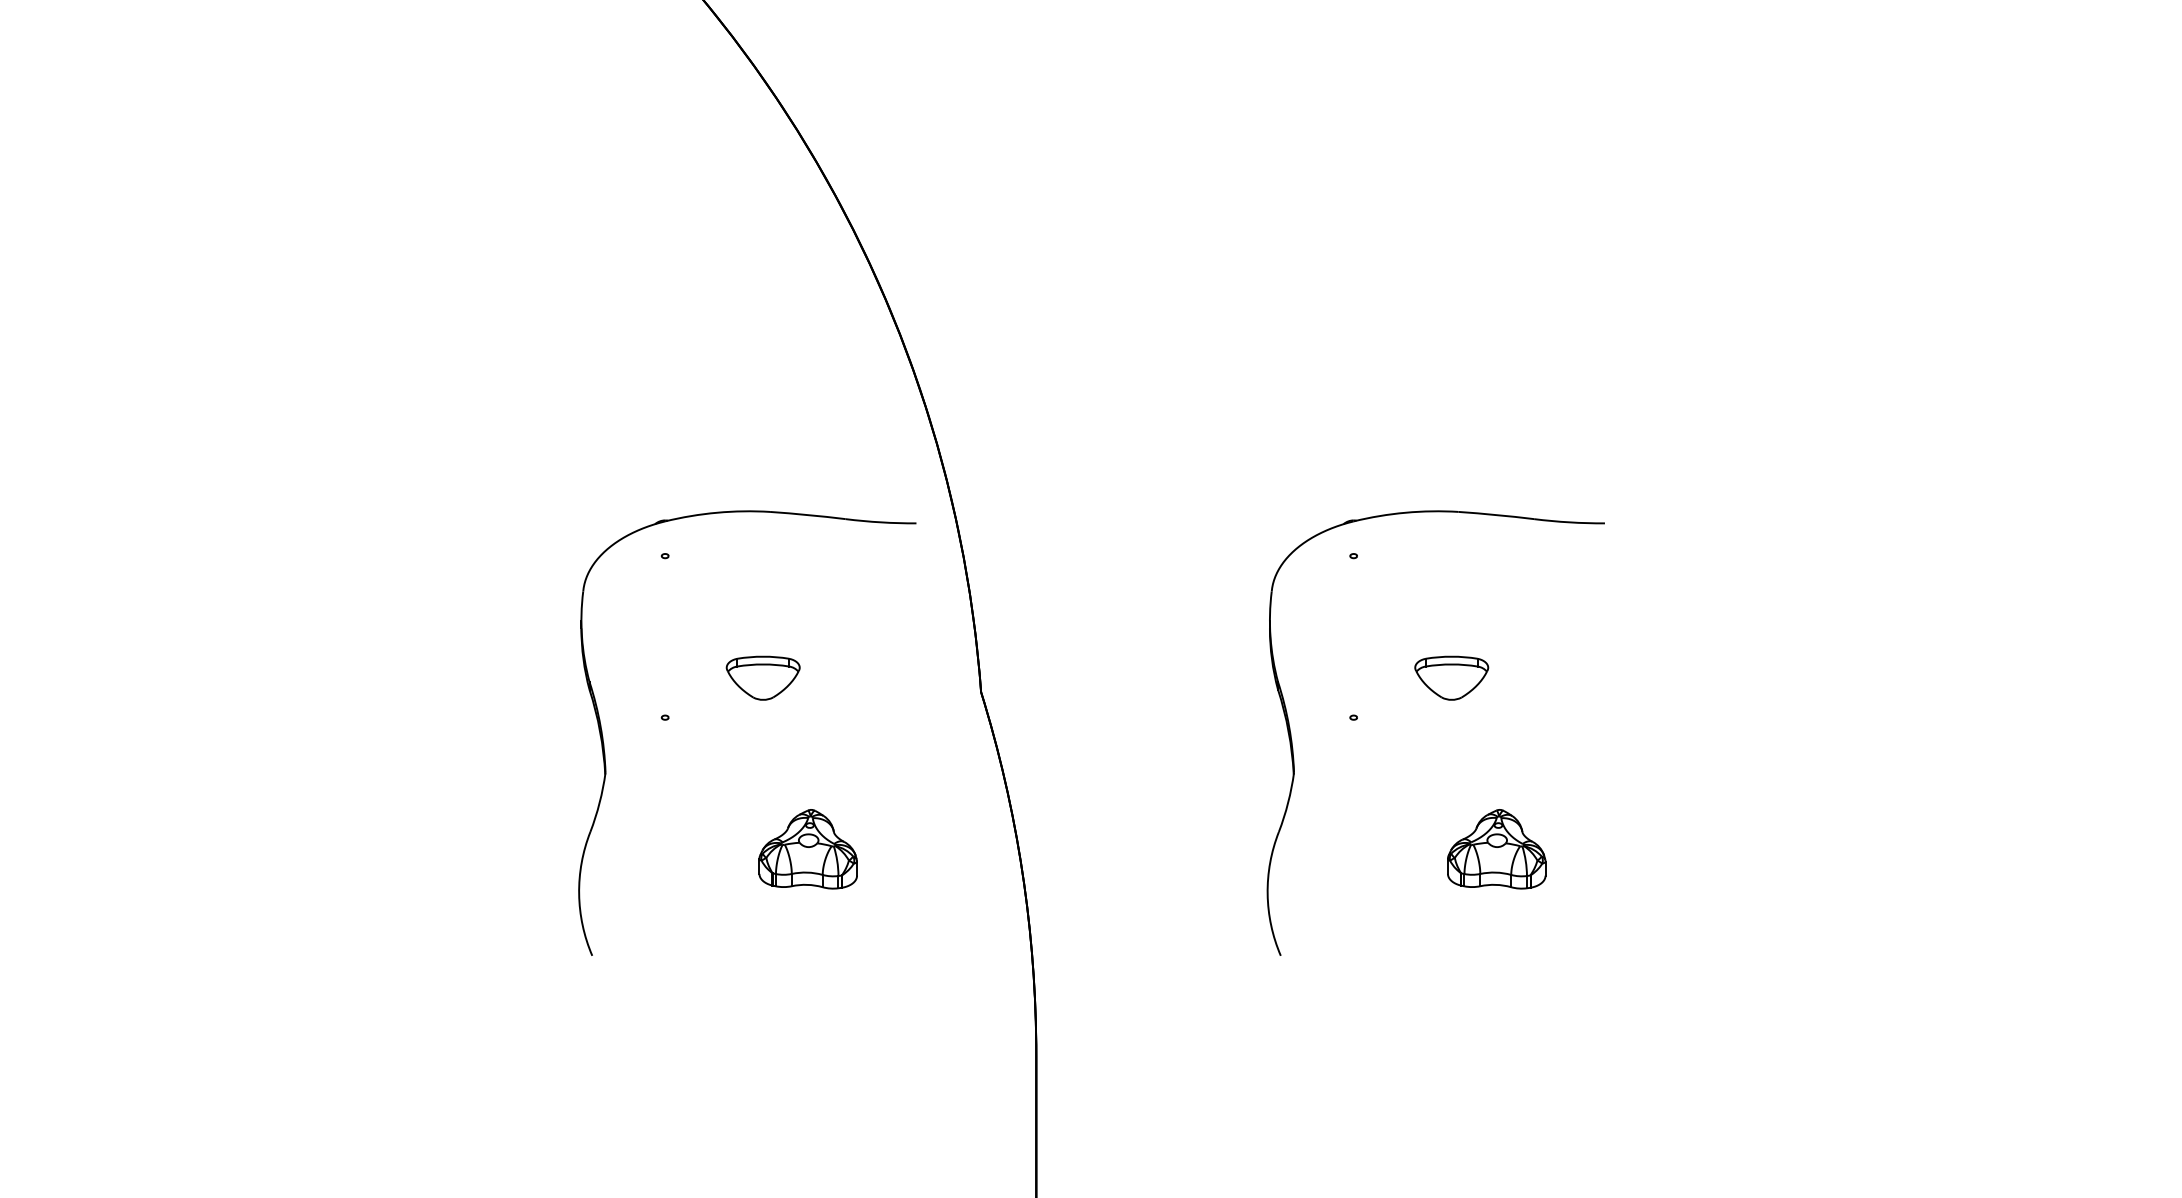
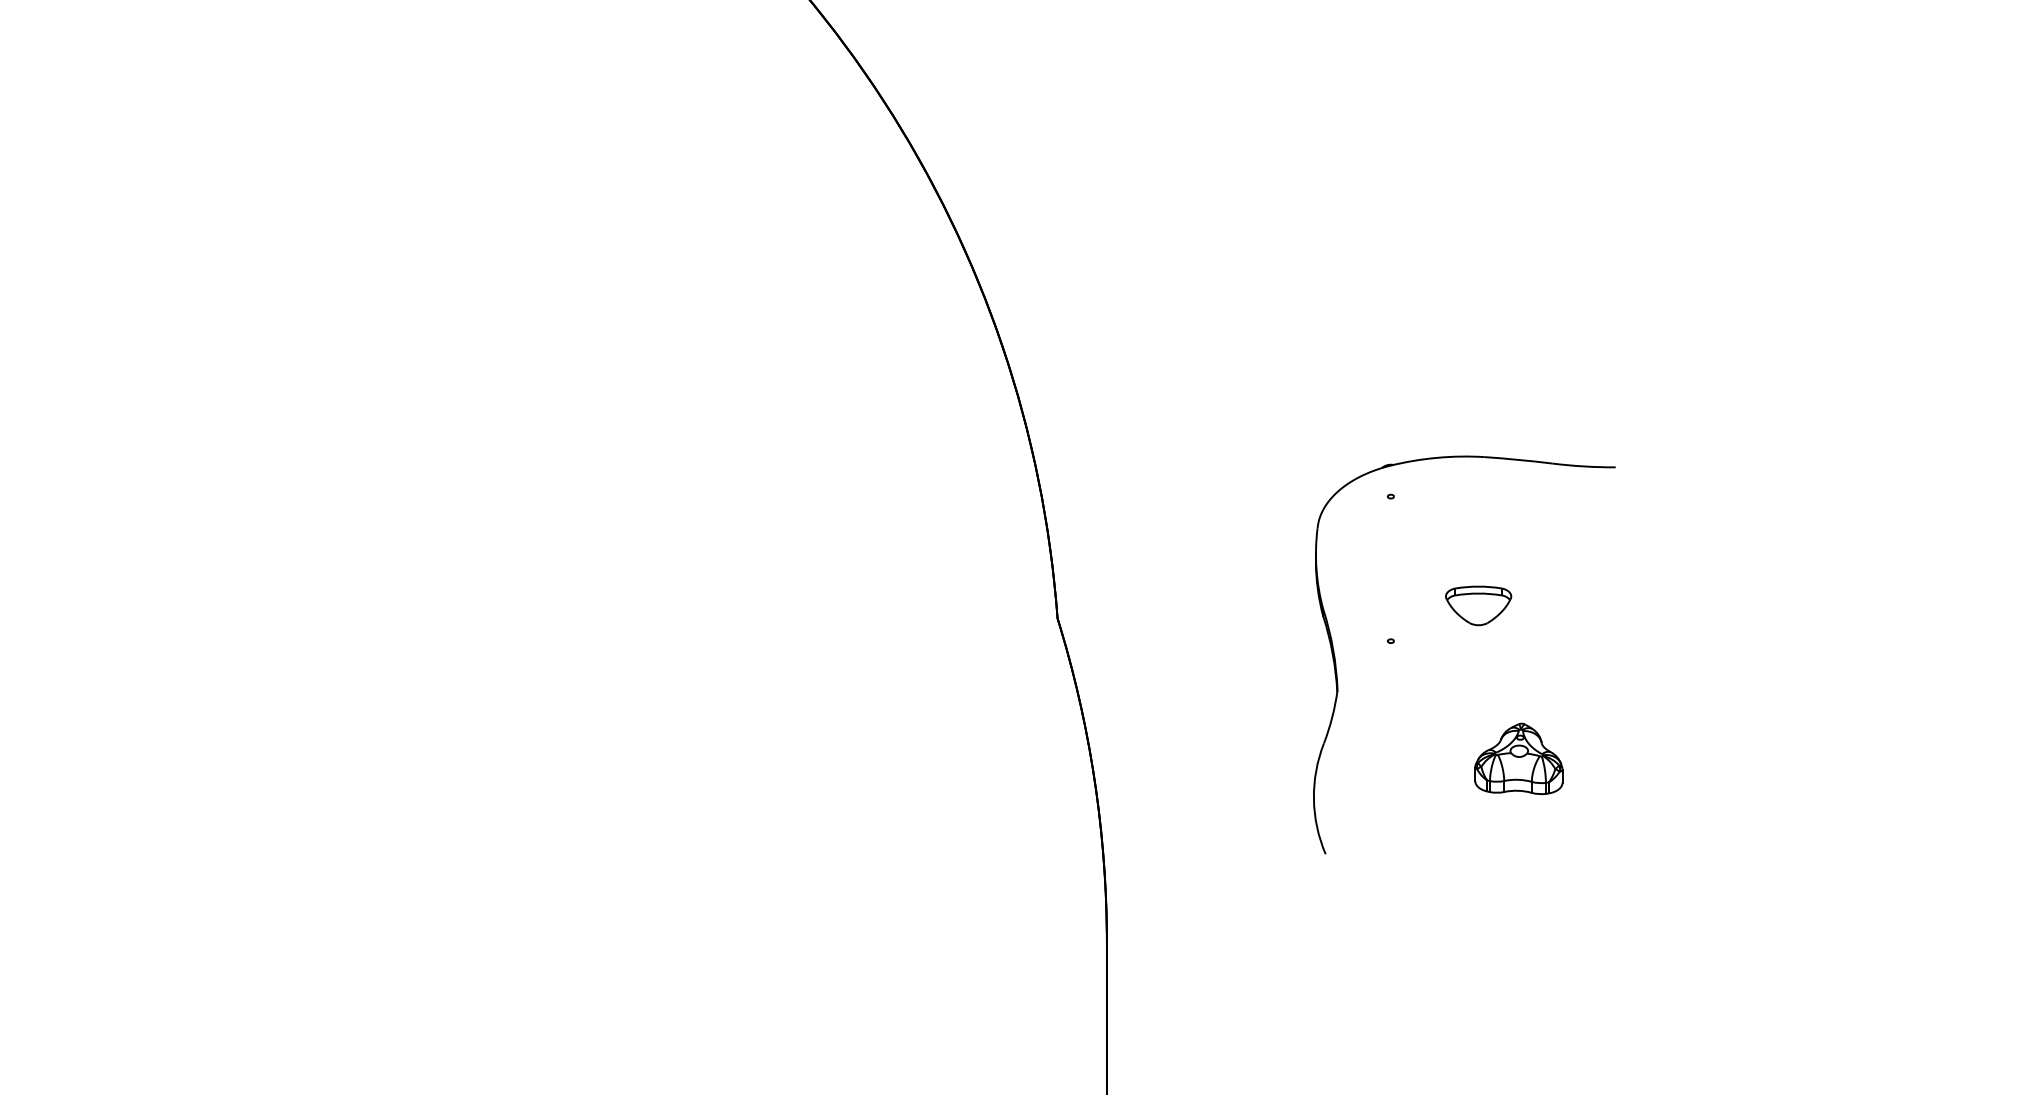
part: (756, 700) -> (856, 625), removed

